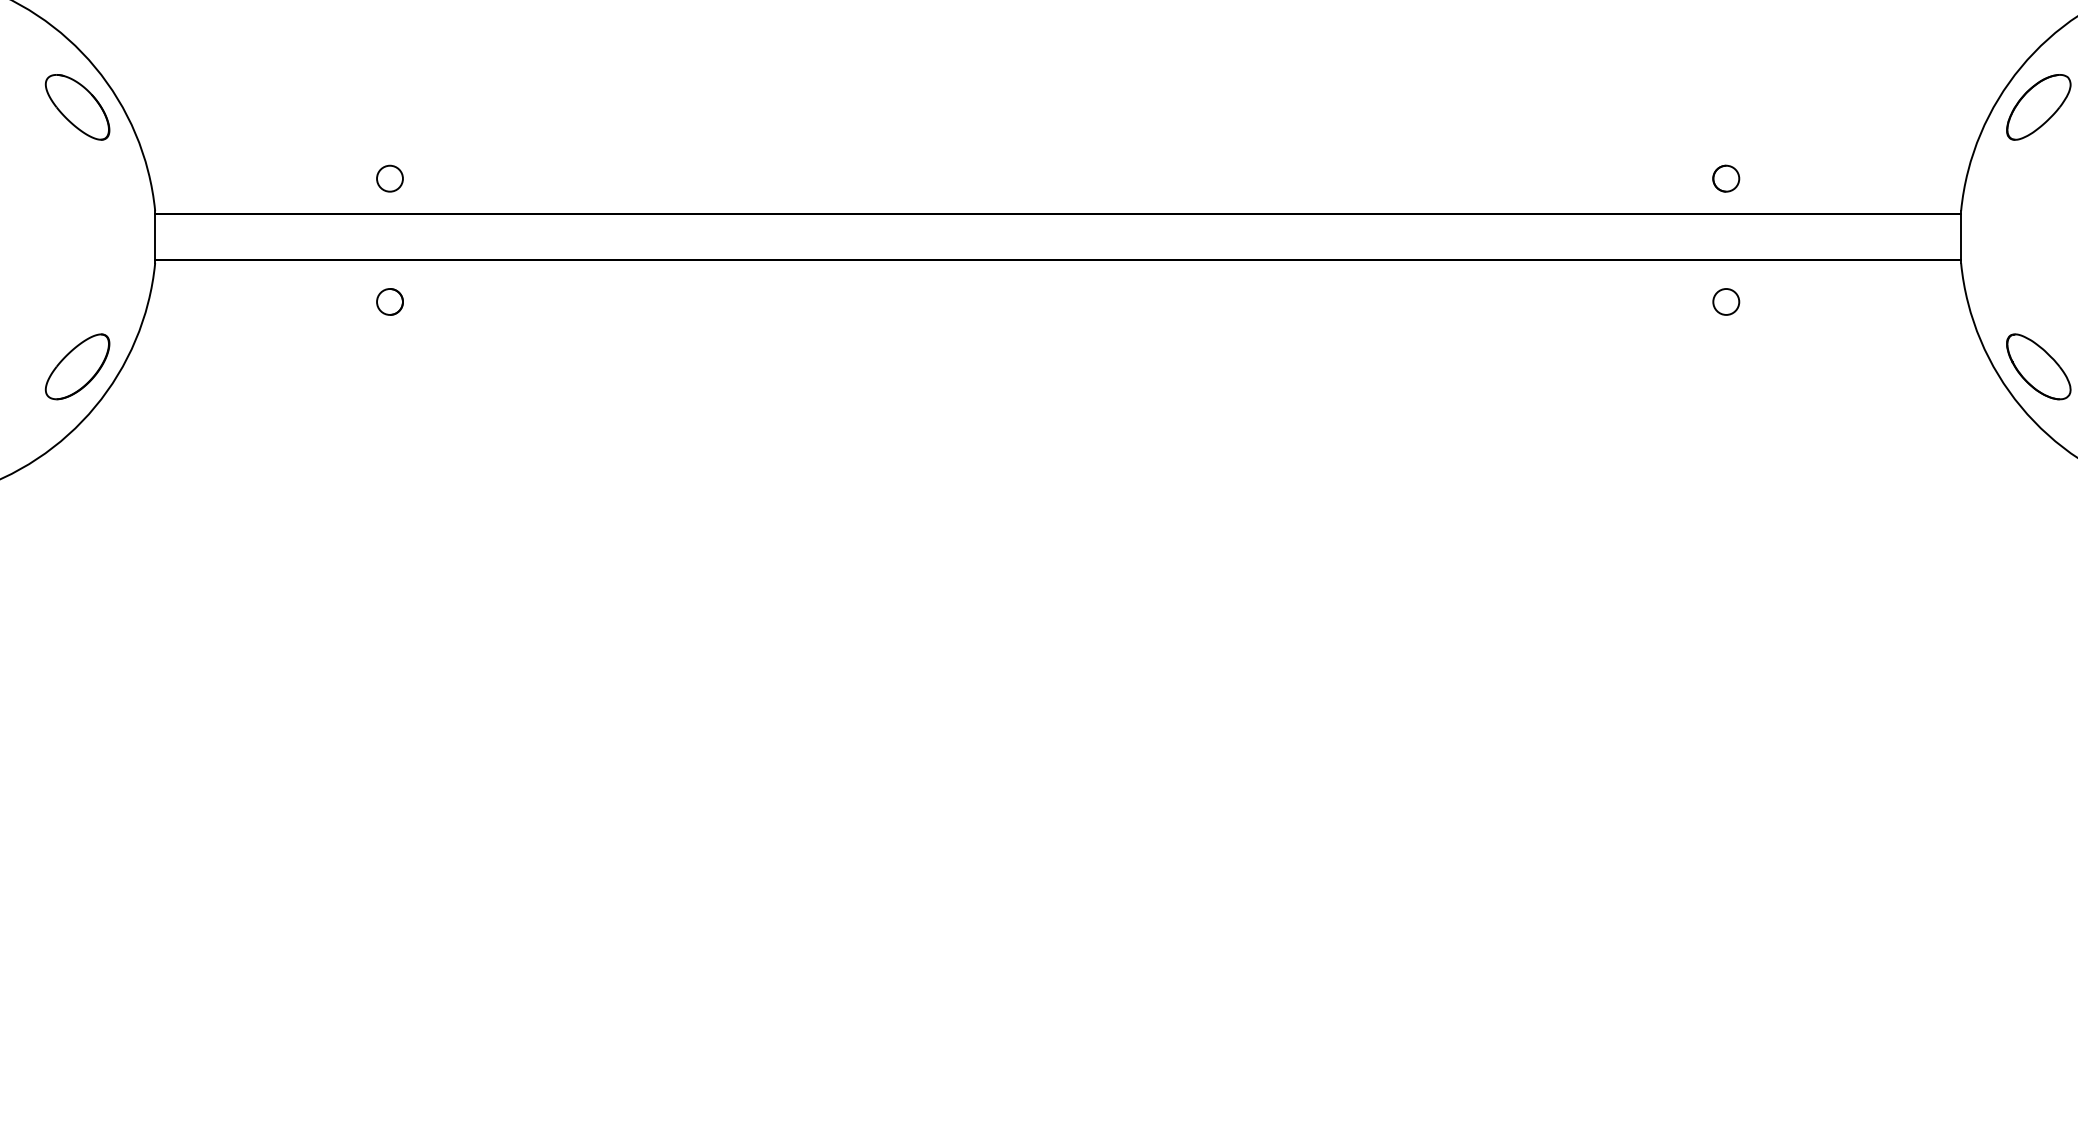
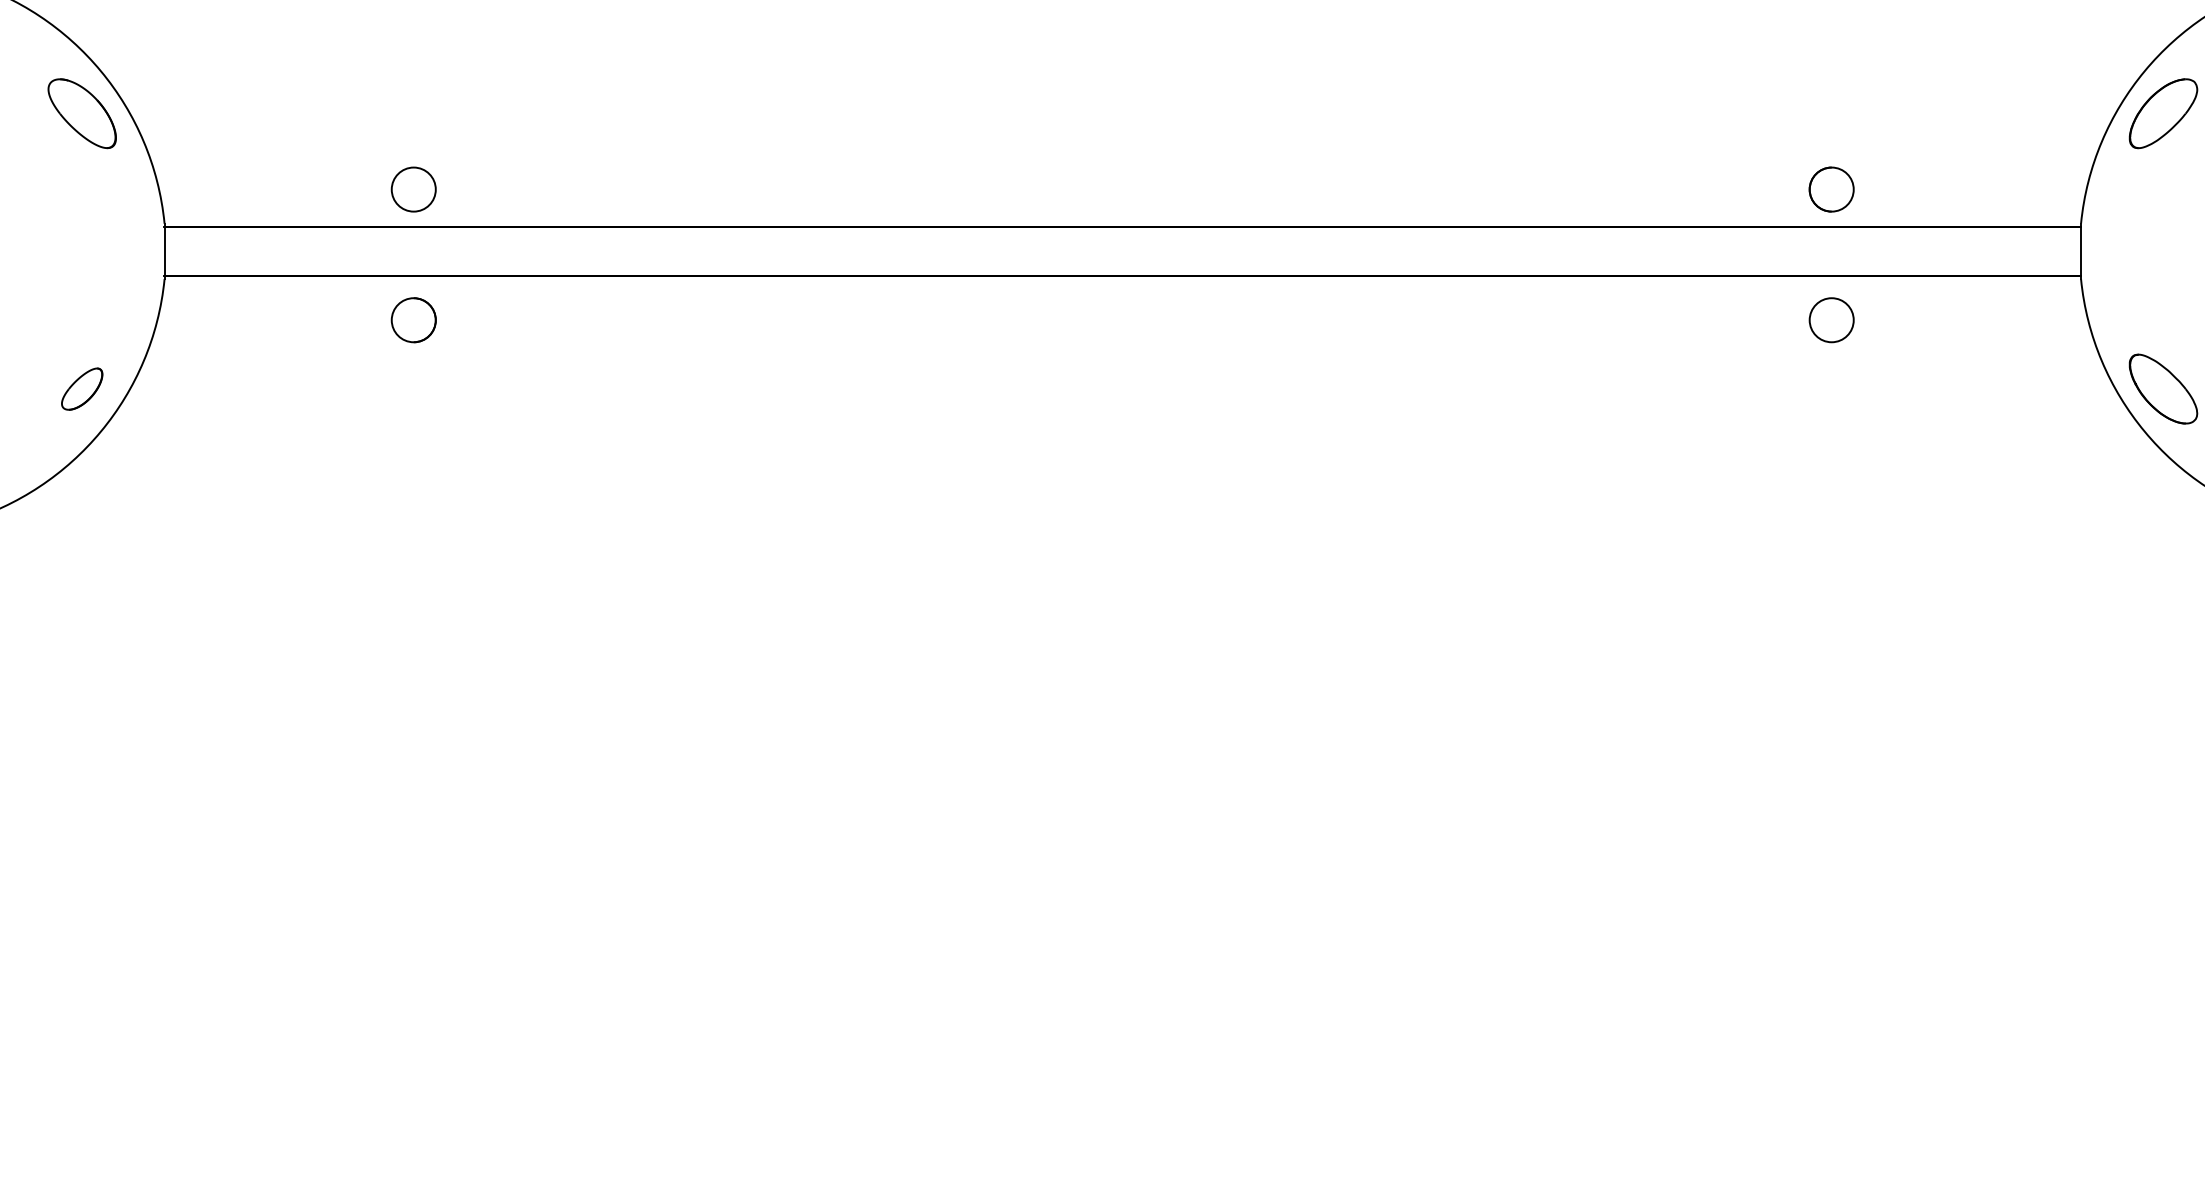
circle: (389, 178) -> (413, 189), size x1.6
part: (1726, 178) -> (1832, 189), size x1.6
circle: (389, 301) -> (413, 319), size x1.6
circle: (1726, 301) -> (1832, 319), size x1.6
part: (77, 366) -> (82, 388), size x0.6

